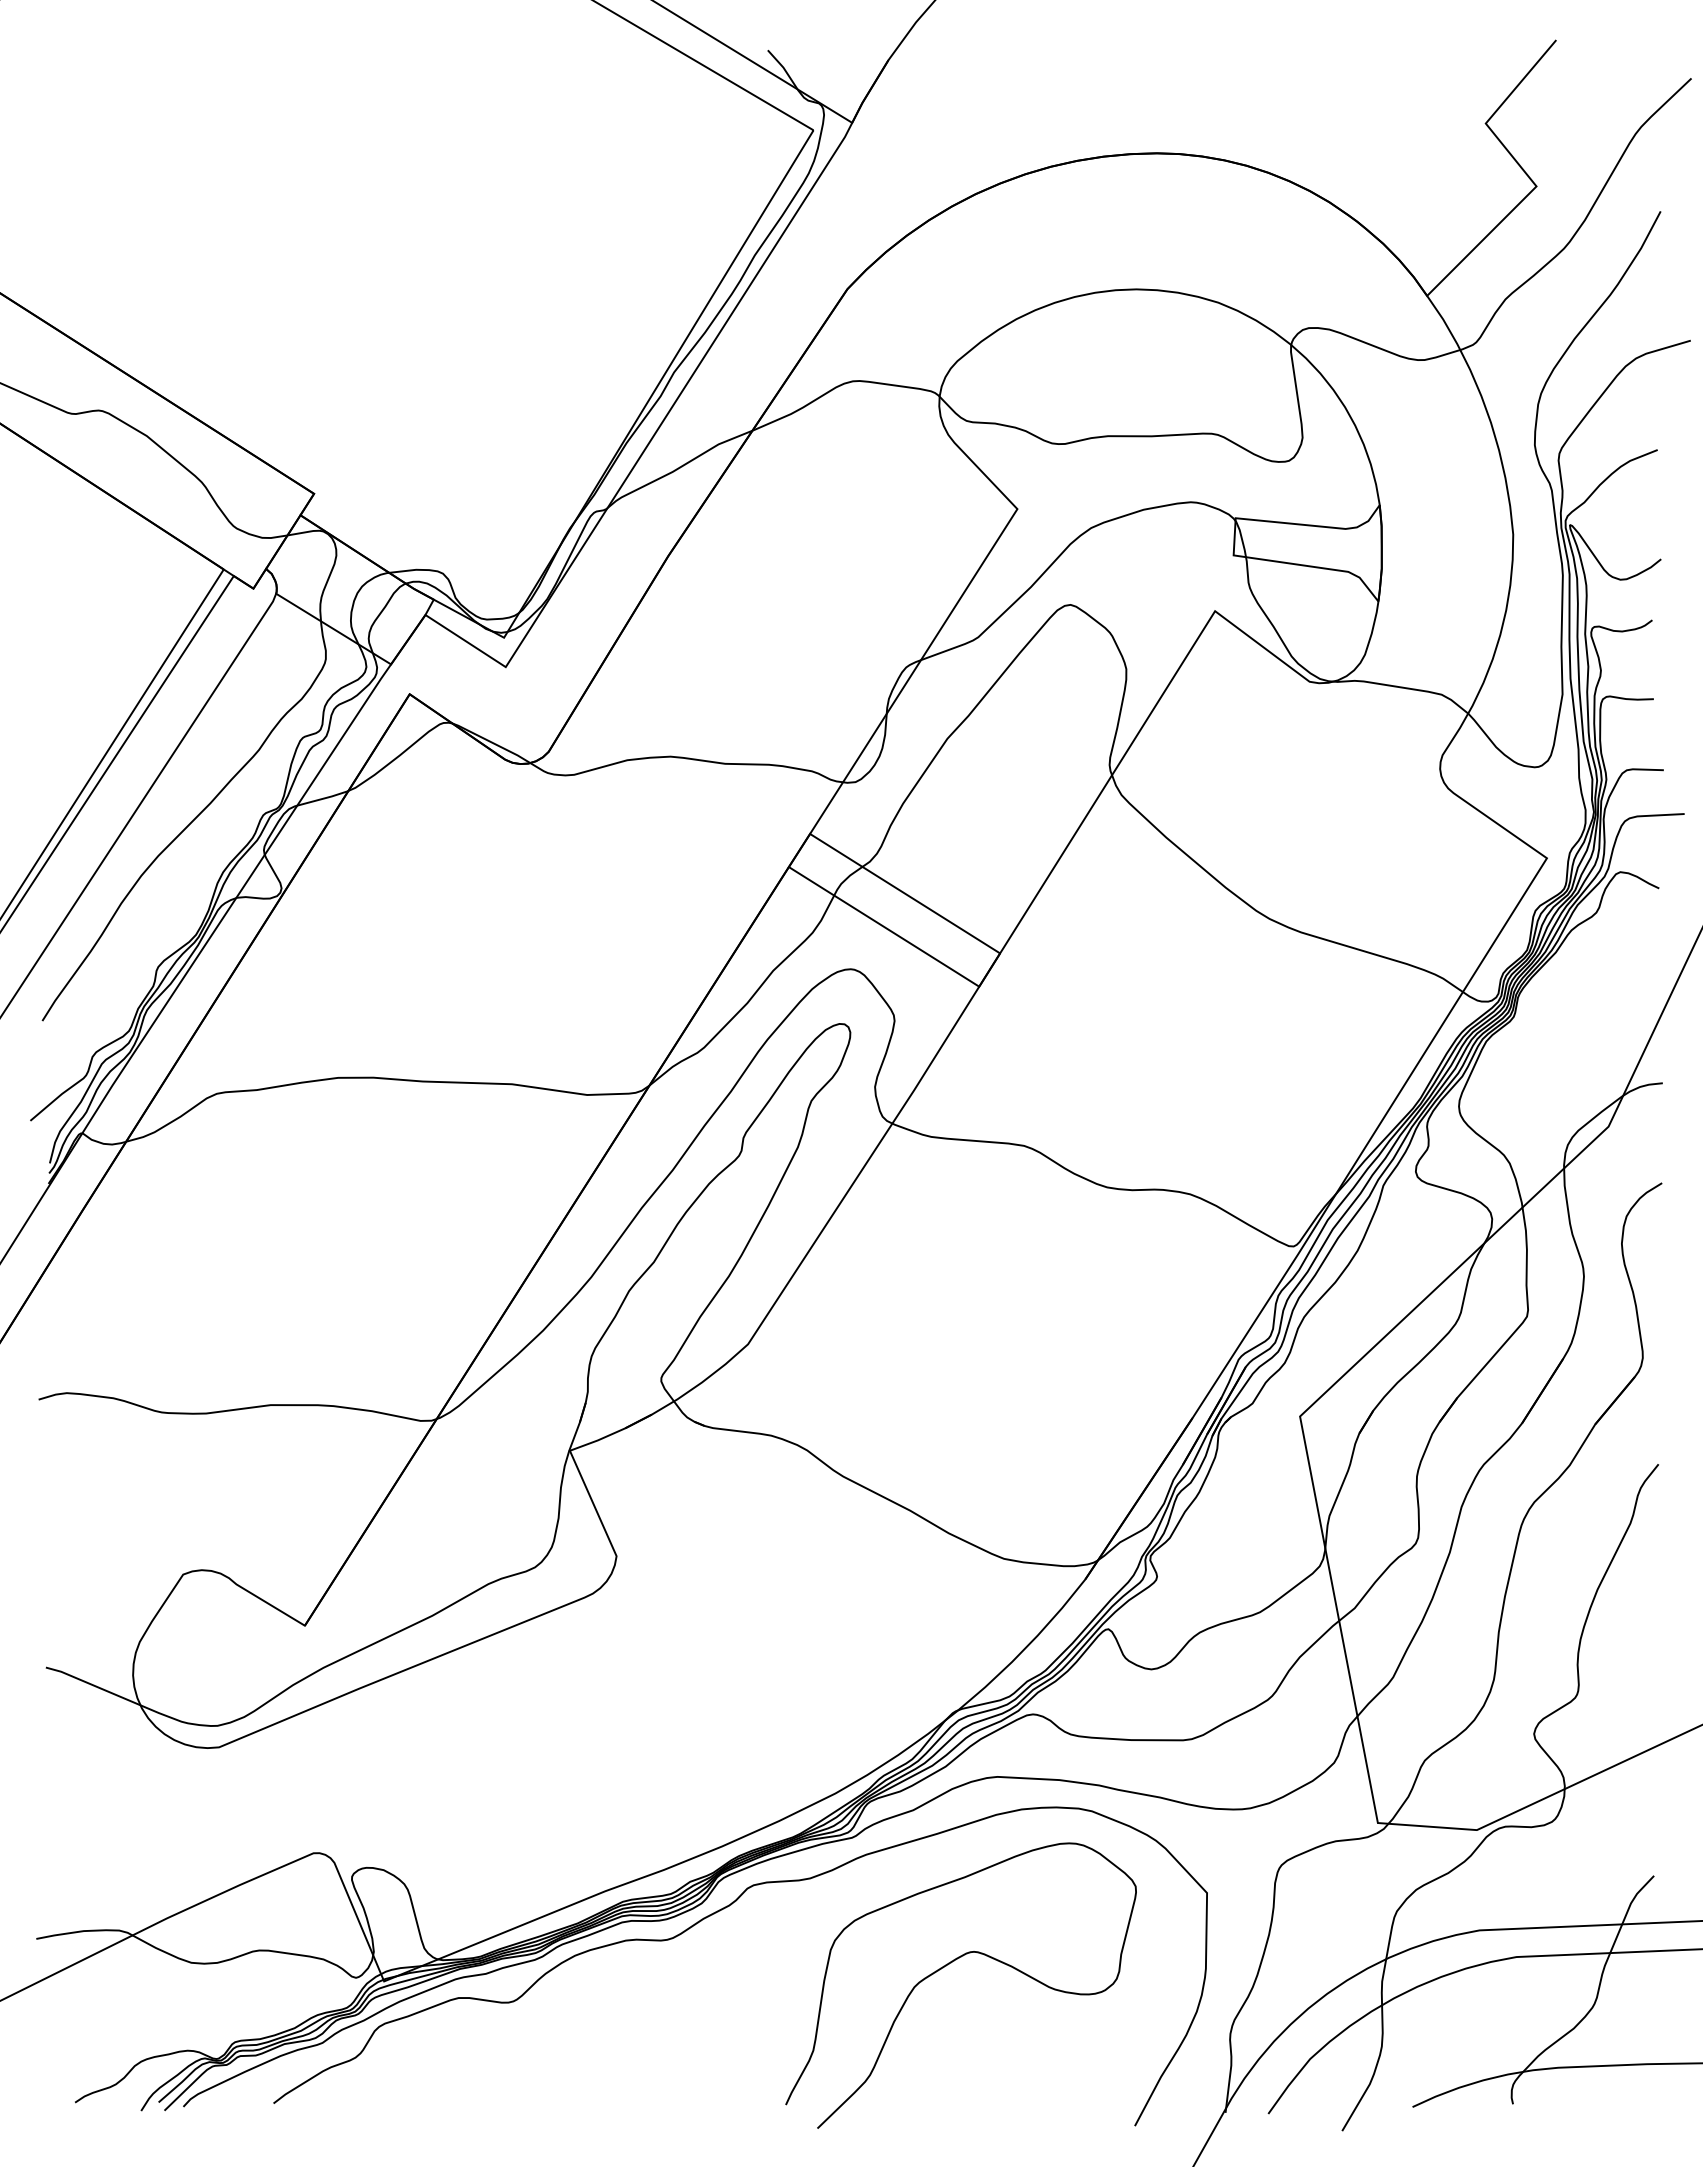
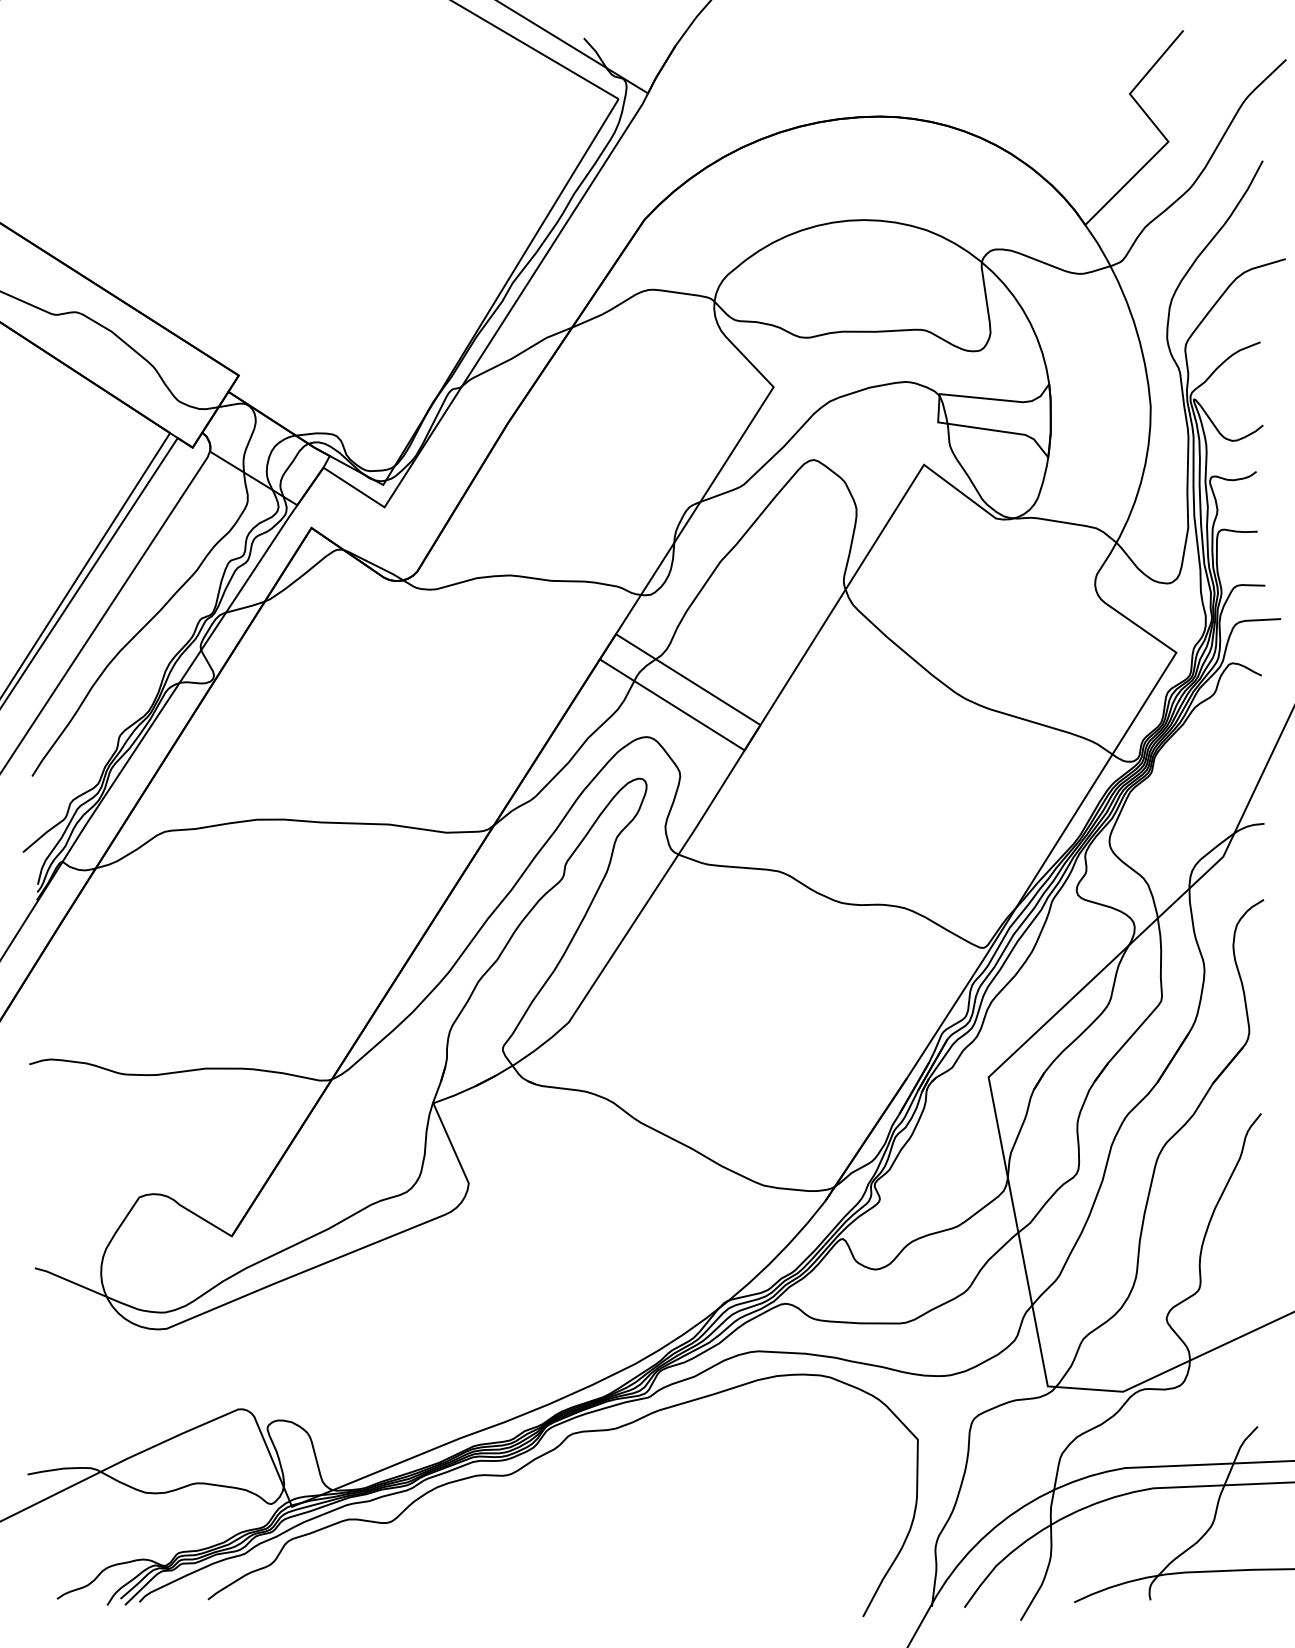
curve: (946, 1966) -> (719, 1495), removed

